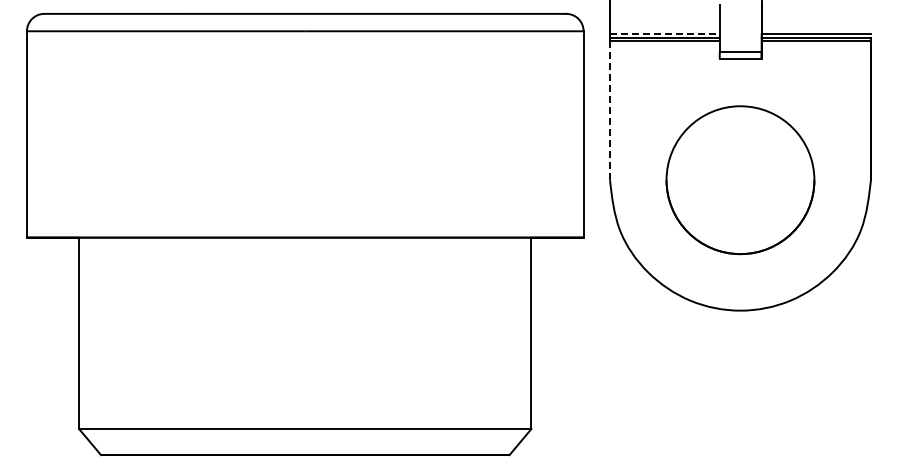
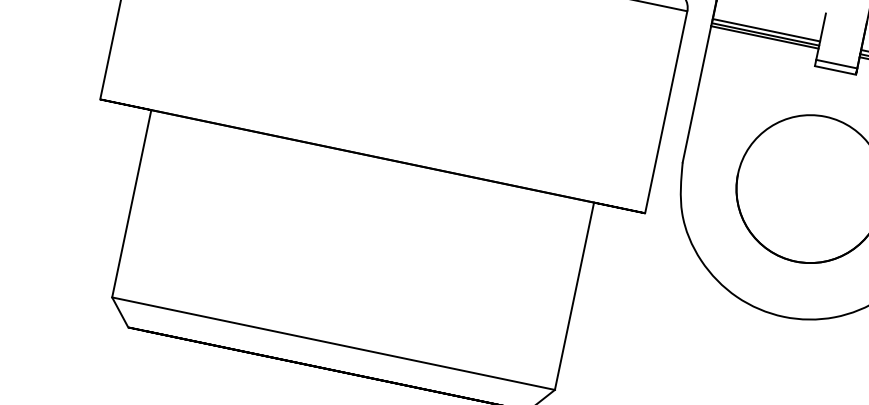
line: (664, 33) -> (766, 29), dashed -> solid
line: (610, 110) -> (697, 94), dashed -> solid

